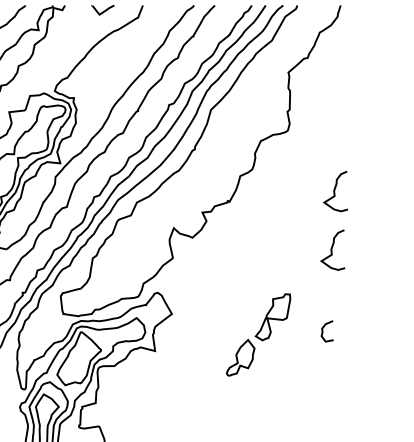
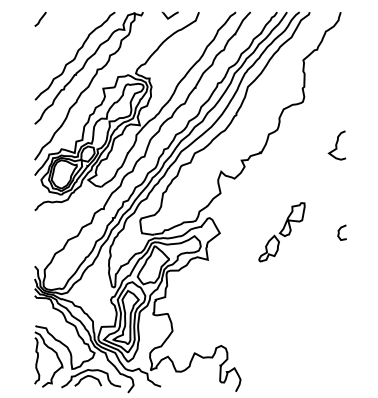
curve: (331, 250) -> (334, 187), removed
curve: (323, 331) -> (339, 232), moved
part: (257, 335) -> (281, 232), moved

